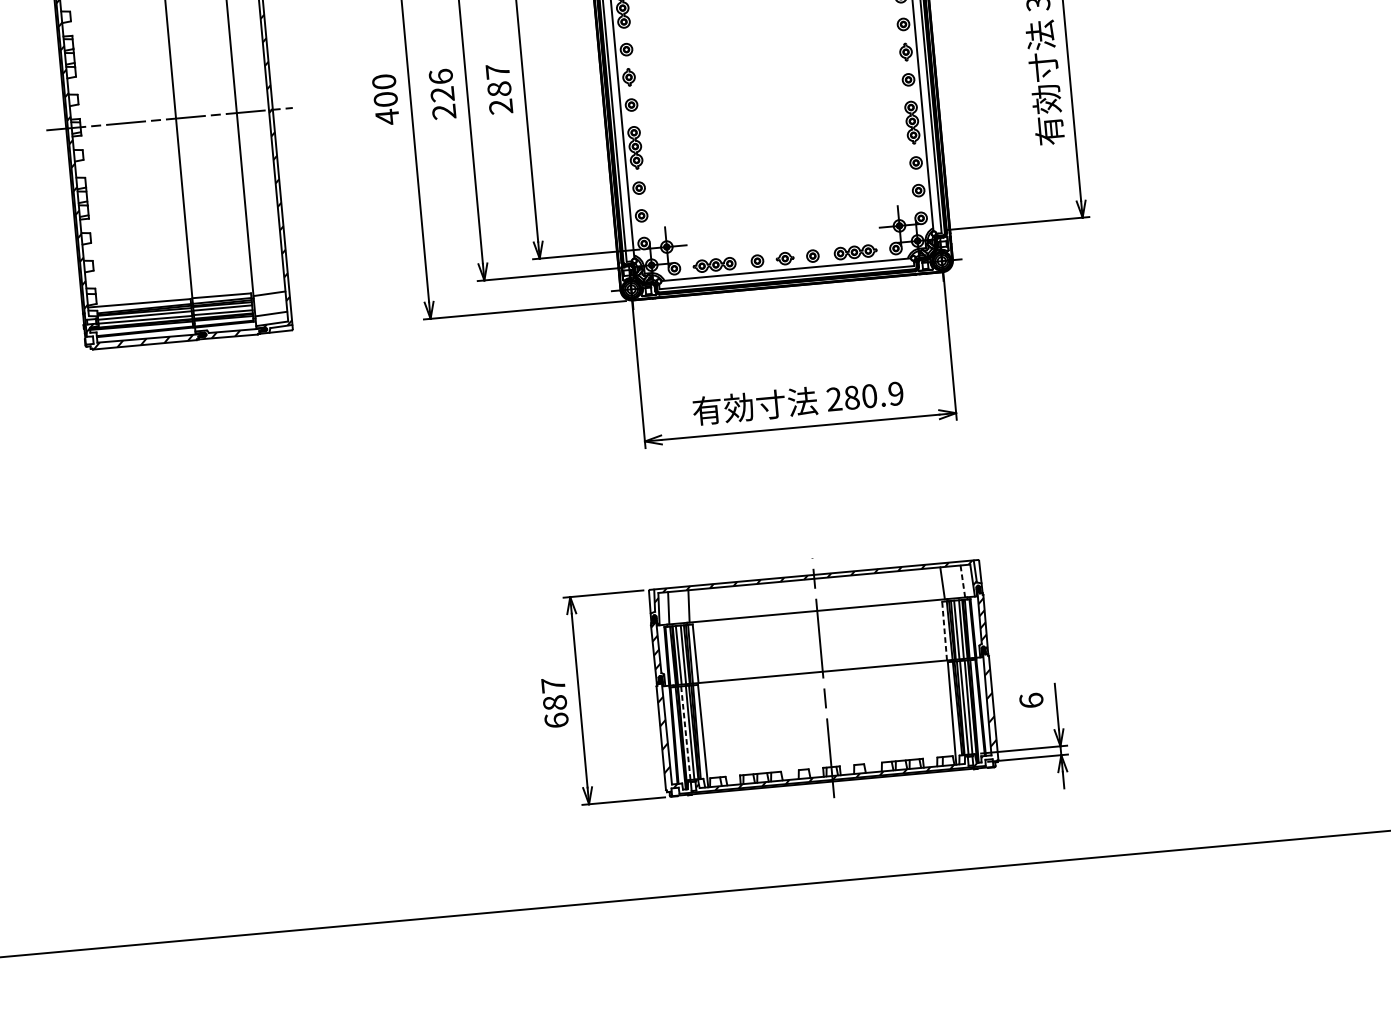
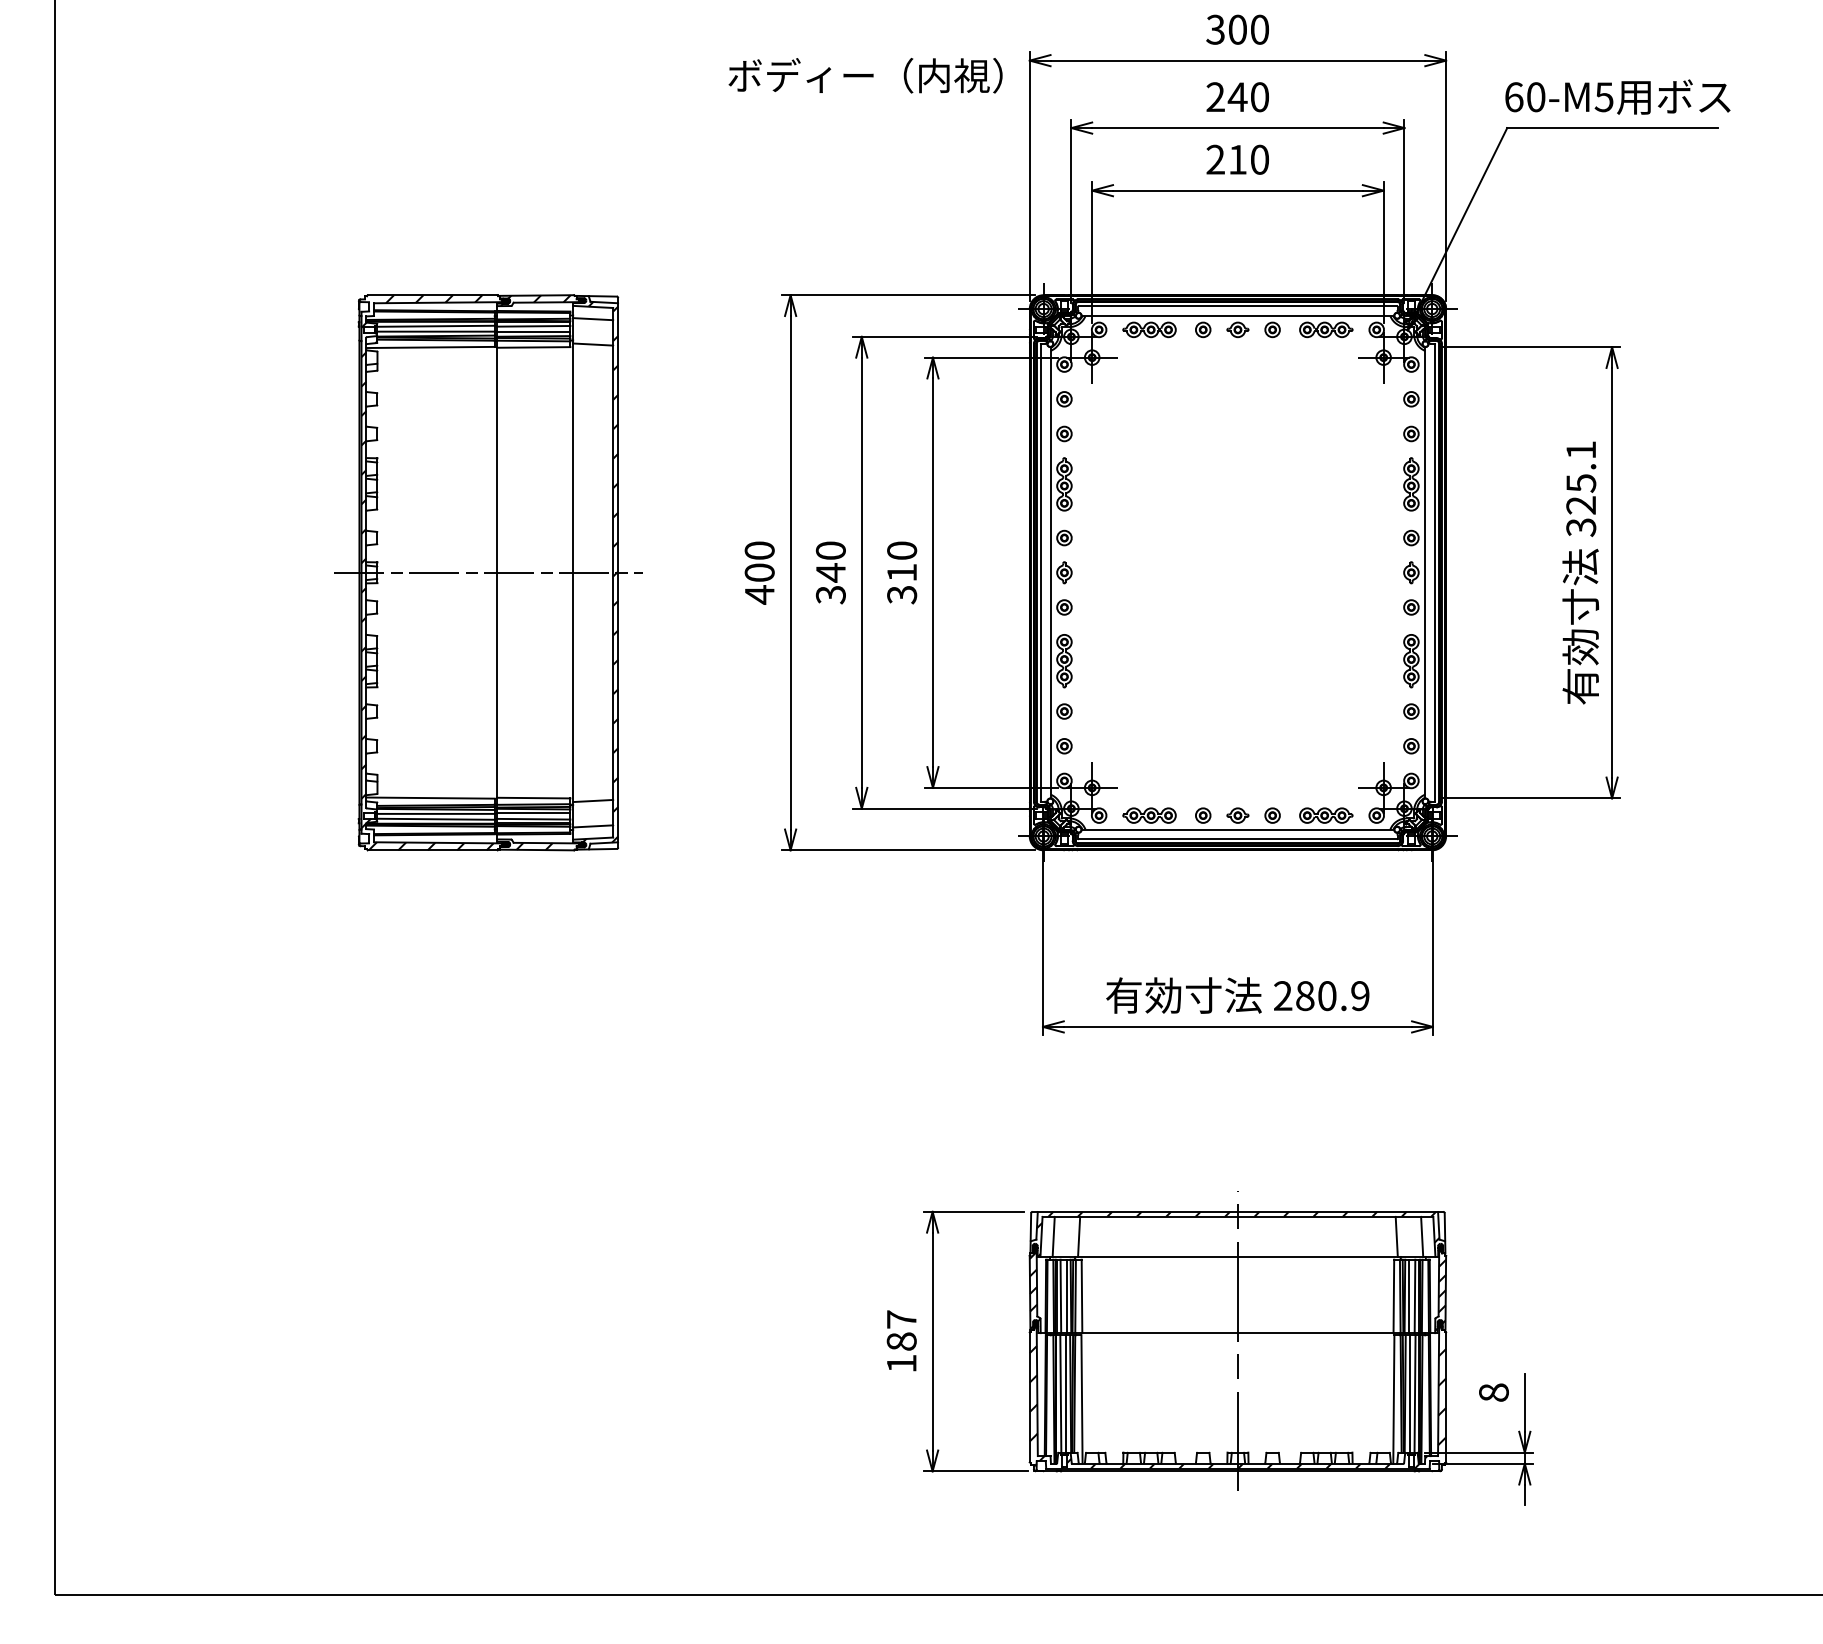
text: (499, 88) -> (902, 572), 287 -> 310
text: (442, 94) -> (830, 572), 226 -> 340
line: (963, 582) -> (1422, 1237), dashed -> solid
line: (944, 631) -> (1393, 1296), dashed -> solid
text: (1031, 700) -> (1493, 1392), 6 -> 8
text: (556, 720) -> (901, 1363), 687 -> 187
line: (685, 732) -> (1060, 1393), dashed -> solid

